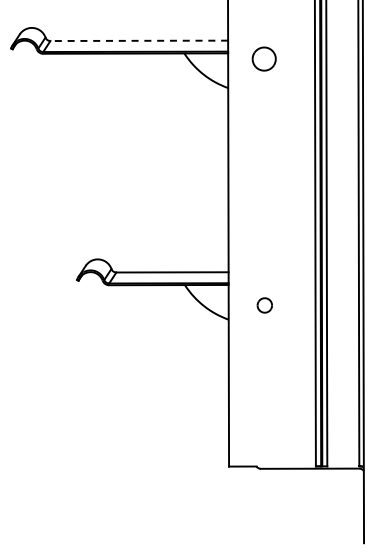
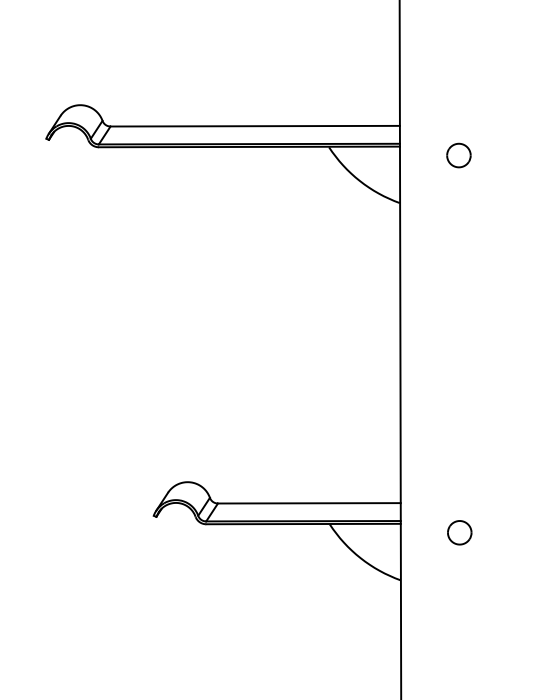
line: (139, 40) -> (255, 125), dashed -> solid
part: (264, 58) -> (459, 154), size x0.62
part: (264, 305) -> (459, 532), moved

